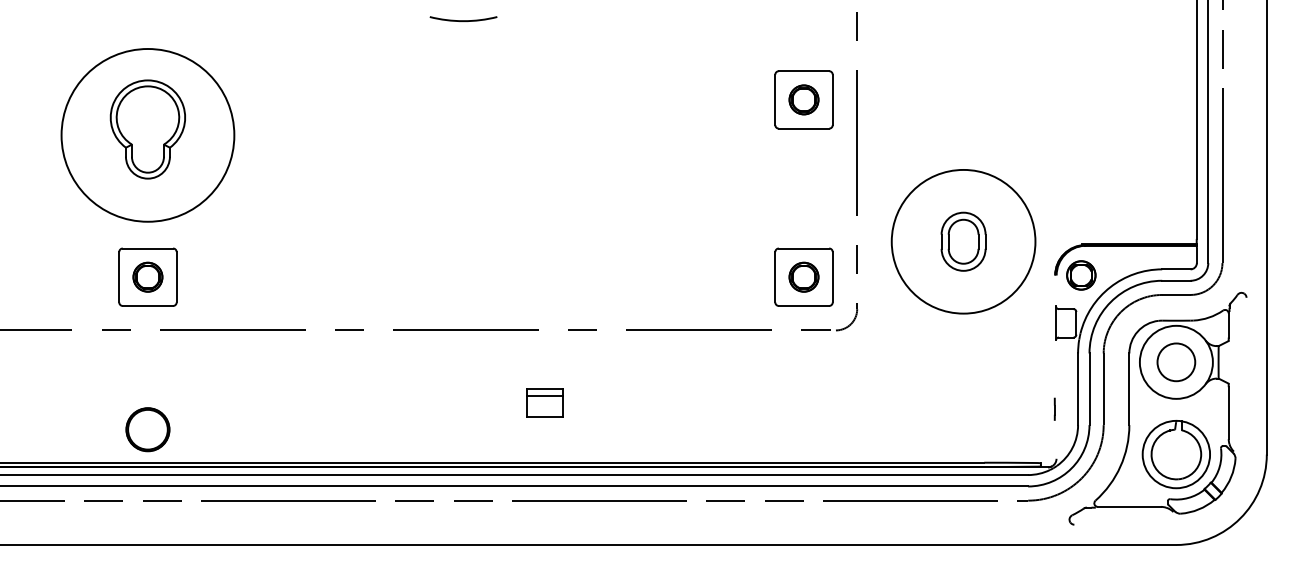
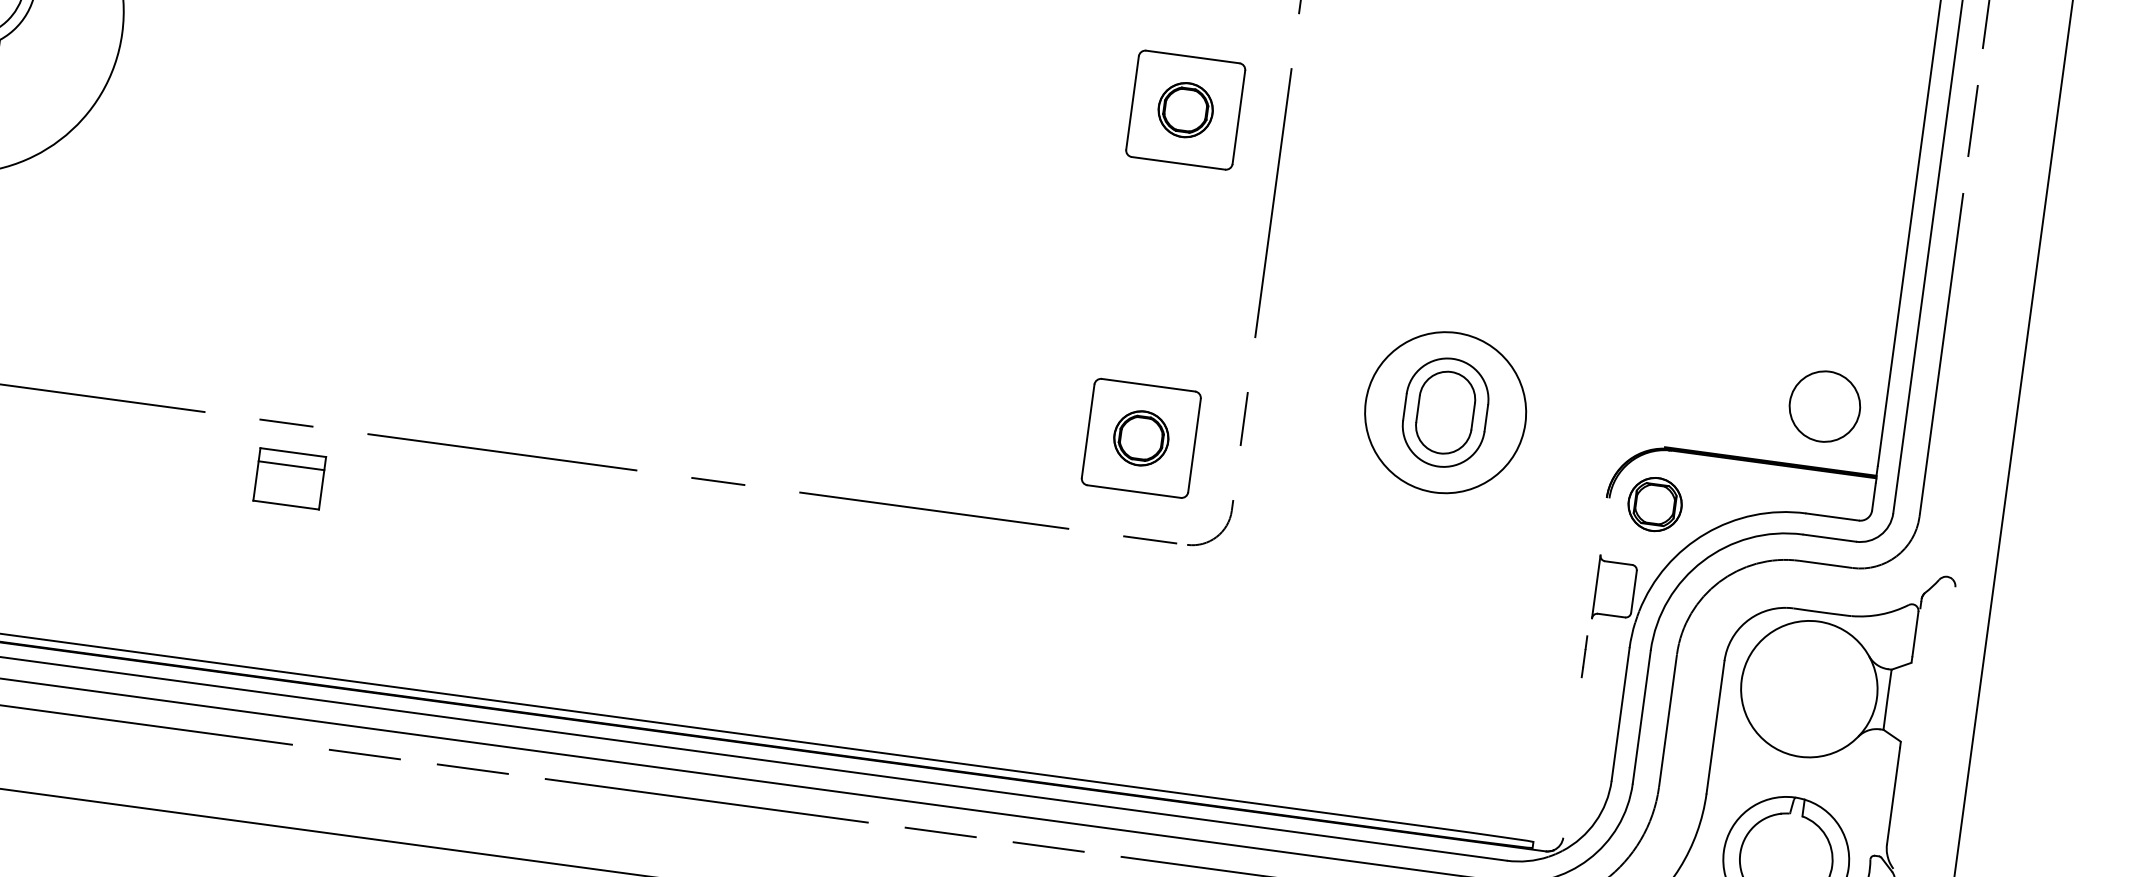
circle: (963, 241) -> (1445, 412), size x0.6
circle: (1176, 362) -> (1825, 406), moved
part: (544, 402) -> (288, 478), moved
line: (1054, 408) -> (1584, 655), moved

